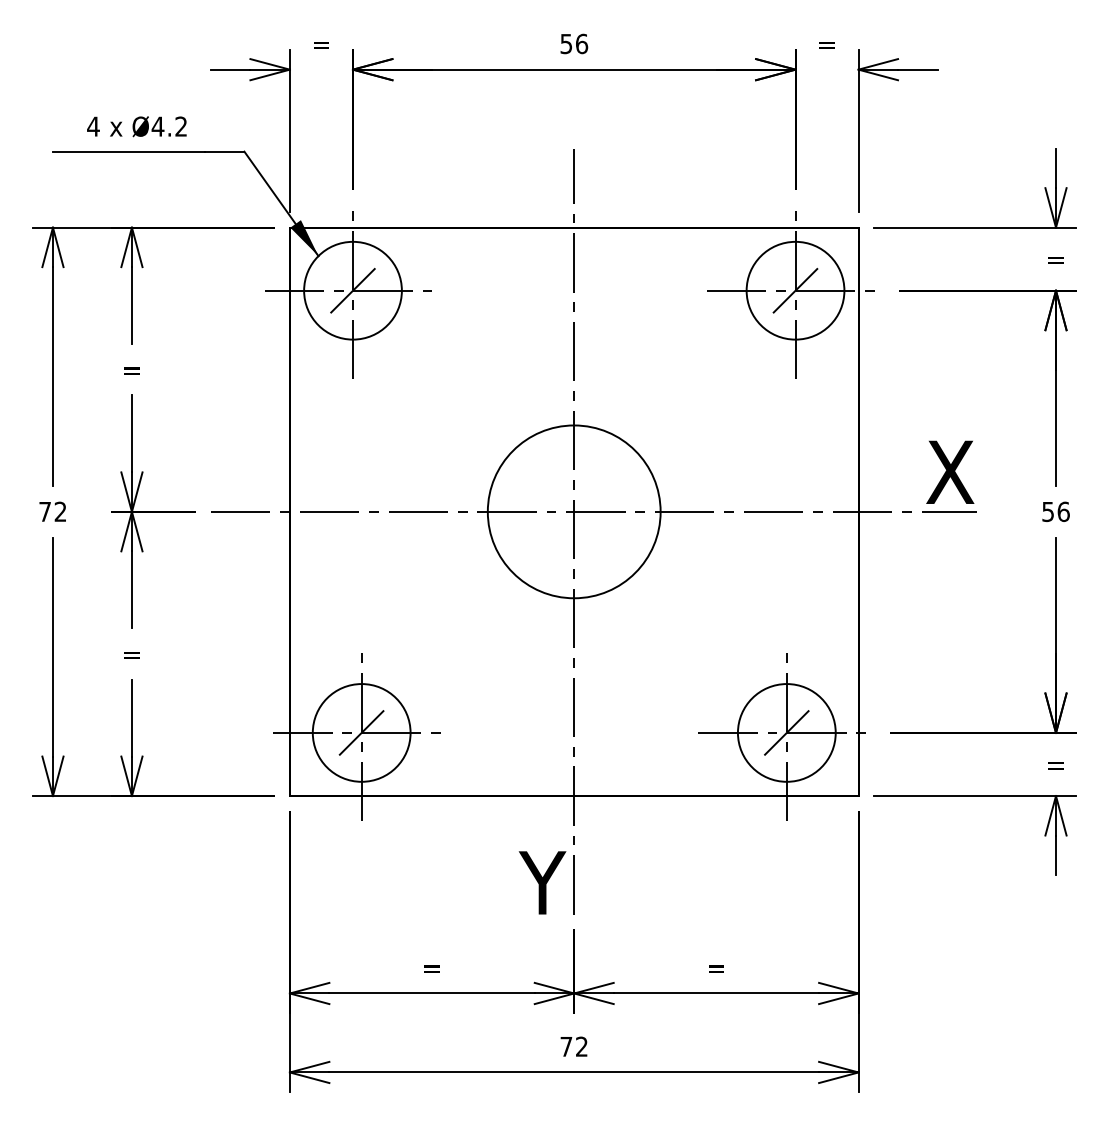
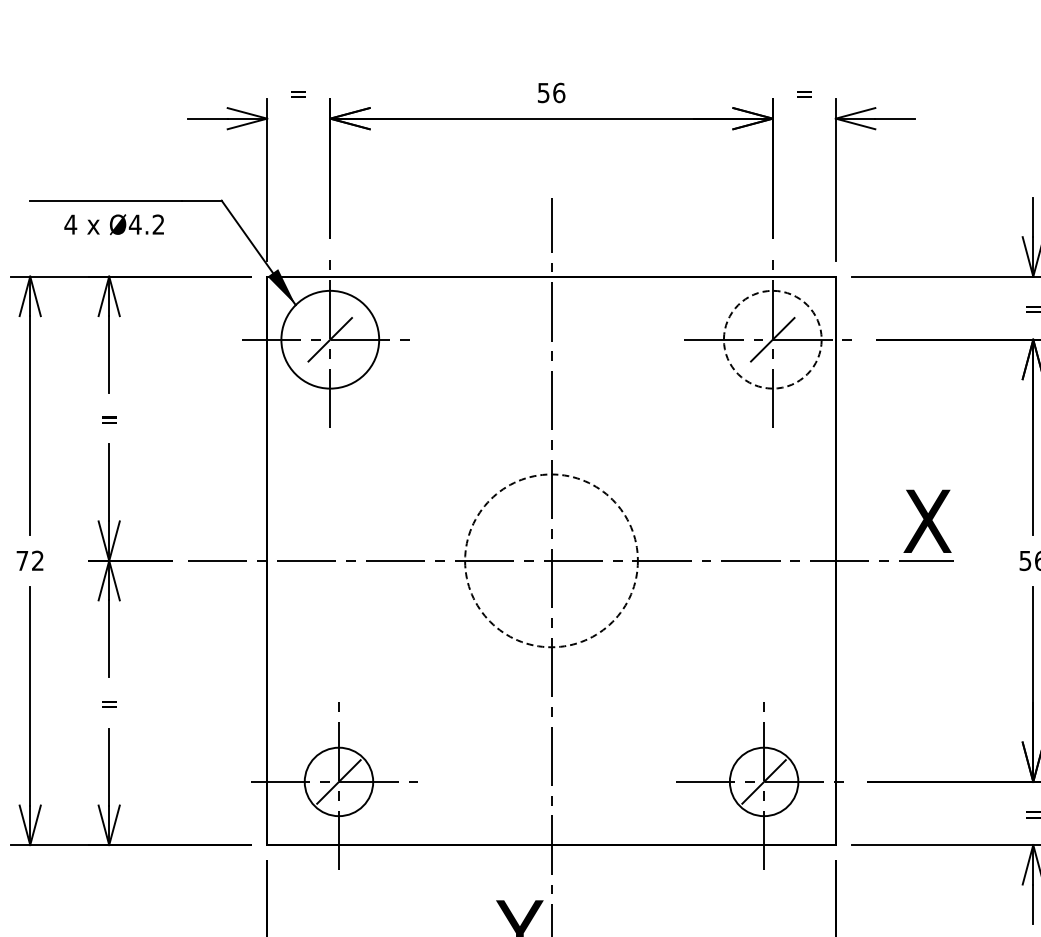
text: (136, 126) -> (113, 224), moved
circle: (795, 290) -> (772, 339), solid -> dashed
circle: (573, 511) -> (550, 560), solid -> dashed
circle: (361, 732) -> (338, 781), size x0.7
circle: (786, 732) -> (763, 781), size x0.7

